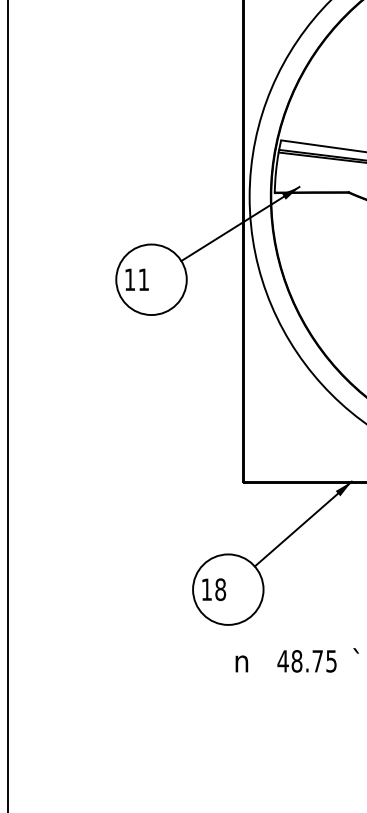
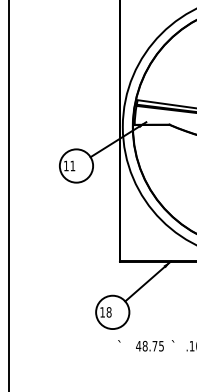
text: (242, 659) -> (119, 345), n -> `

